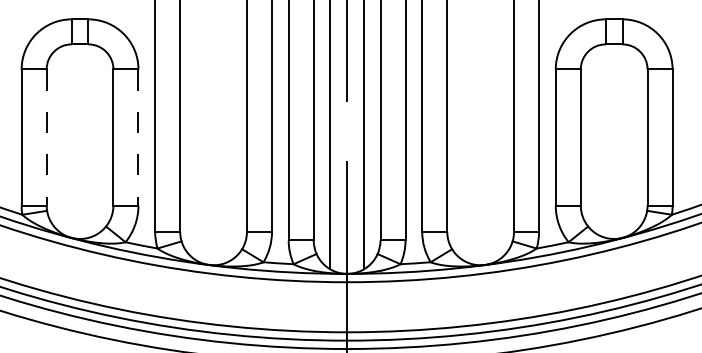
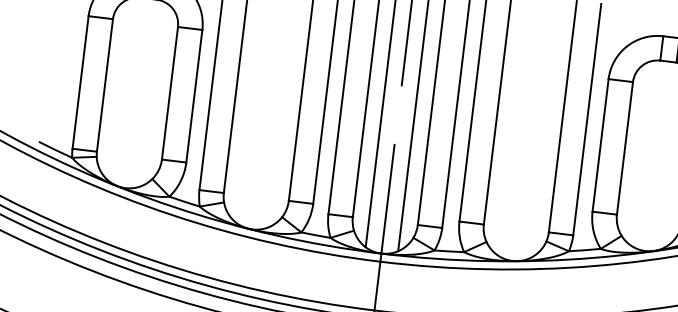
line: (46, 138) -> (104, 86), dashed -> solid
line: (138, 138) -> (194, 97), dashed -> solid

